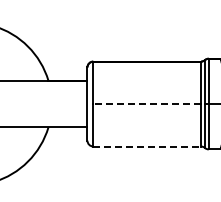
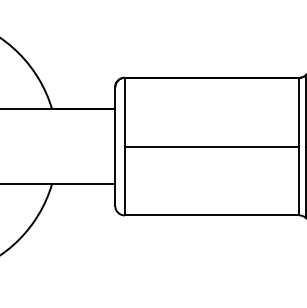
line: (147, 104) -> (212, 147), dashed -> solid
line: (147, 146) -> (212, 215), dashed -> solid

